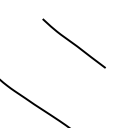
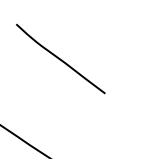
curve: (73, 43) -> (59, 58), moved

